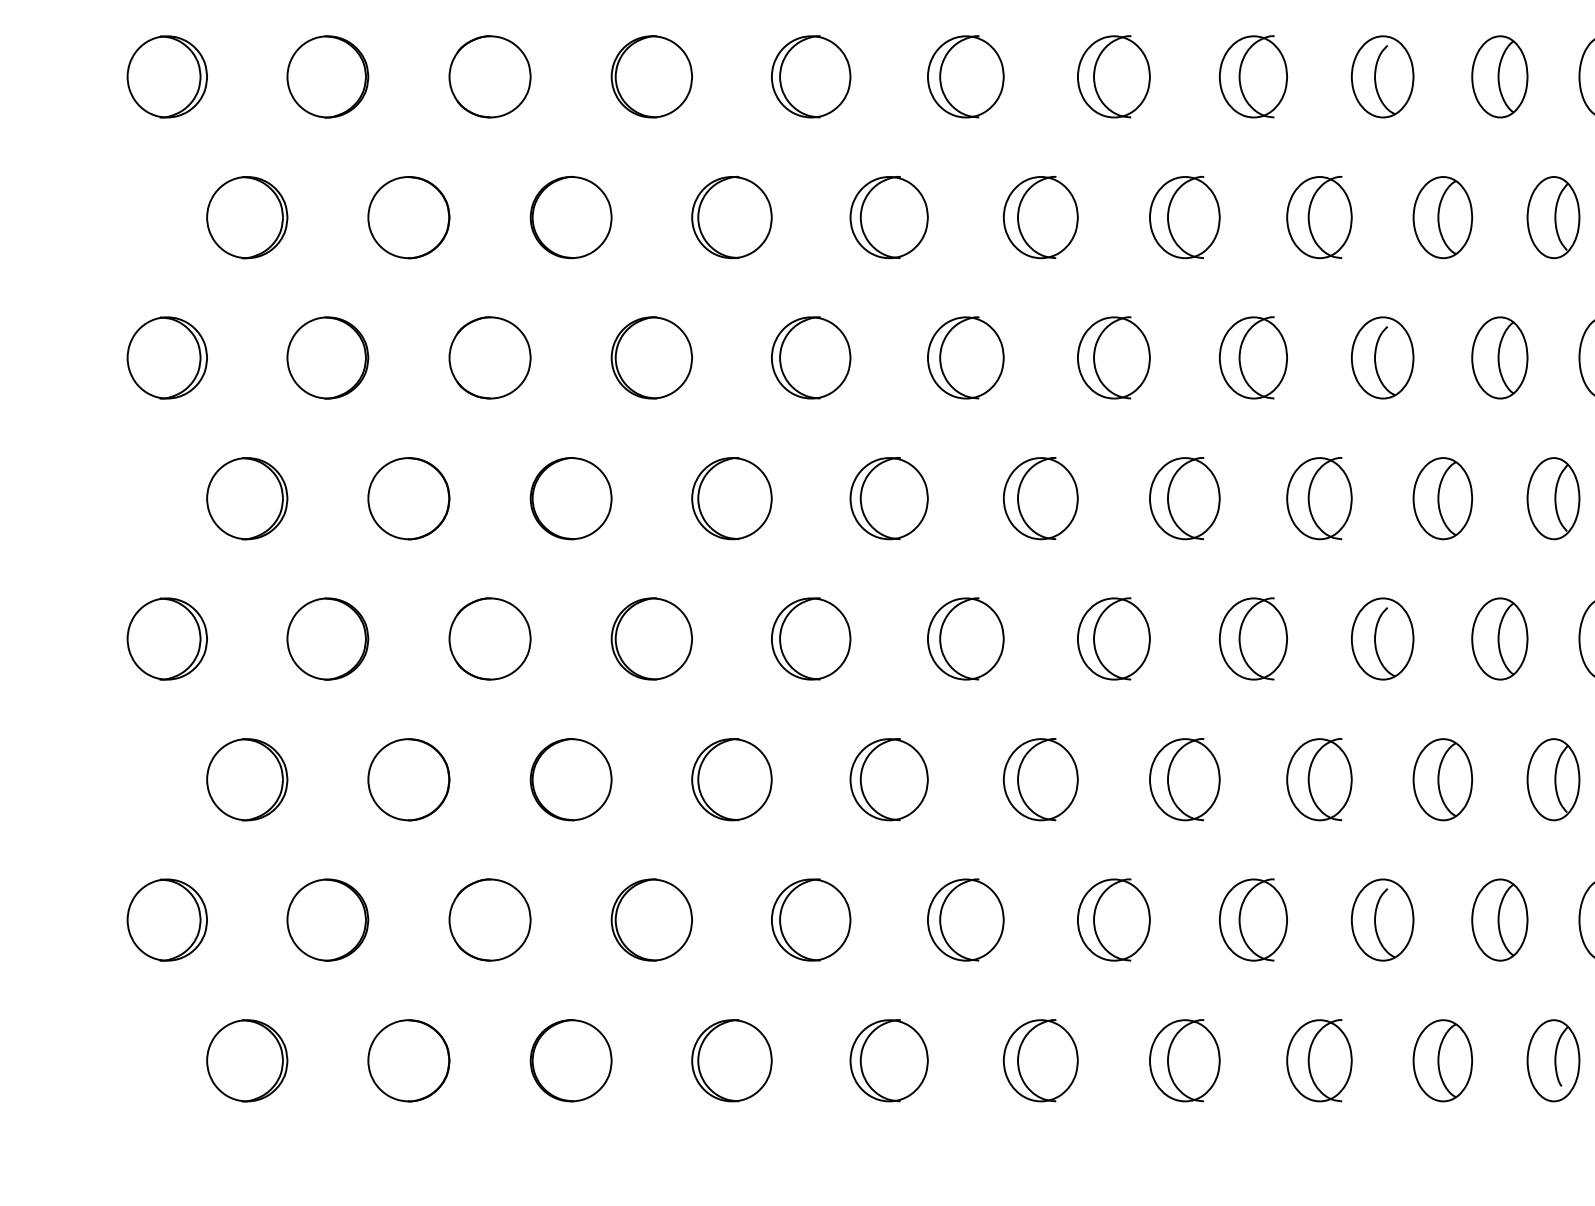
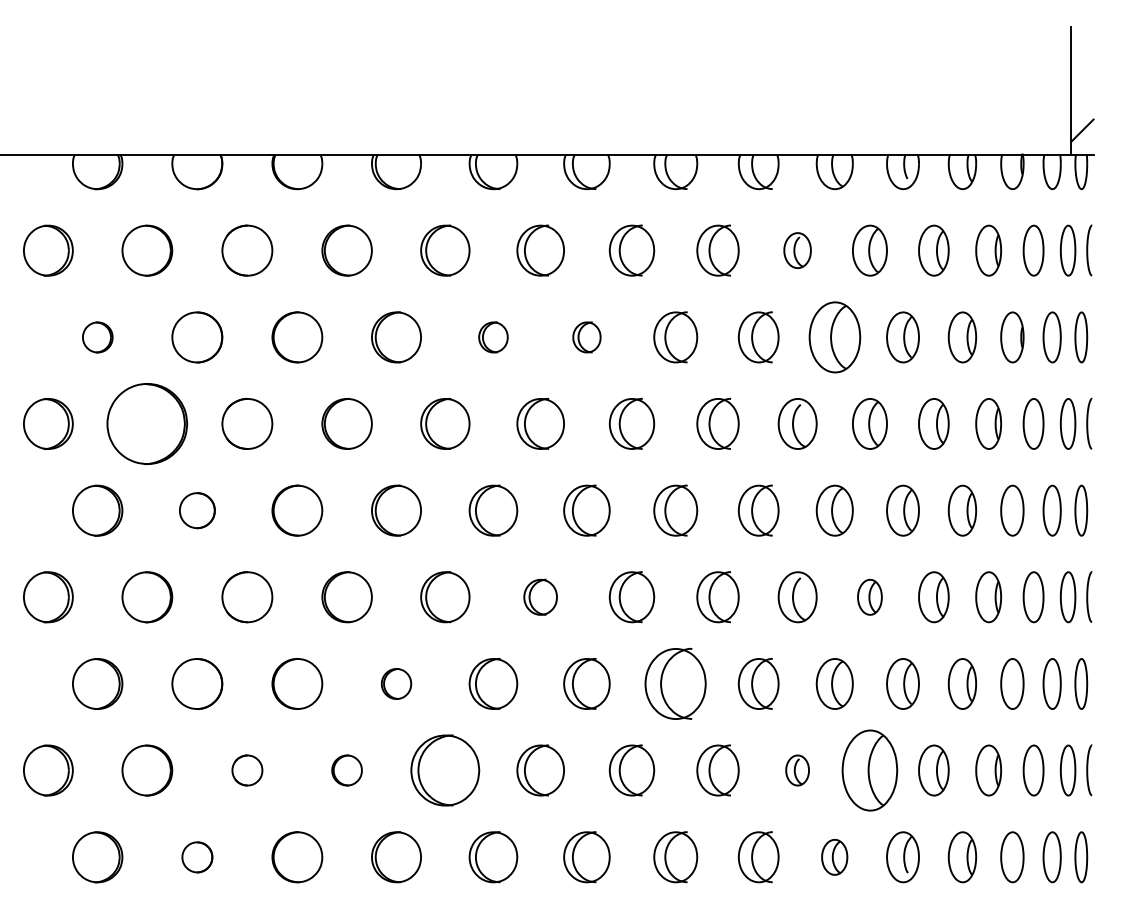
part: (1382, 76) -> (797, 250), size x0.7
part: (246, 217) -> (97, 337), size x0.6
part: (889, 217) -> (493, 337), size x0.6
part: (1040, 217) -> (586, 337), size x0.6
part: (1442, 217) -> (834, 337), size x1.4
part: (328, 357) -> (147, 423), size x1.6
part: (409, 498) -> (197, 510), size x0.7
part: (965, 639) -> (540, 597), size x0.7
part: (1499, 639) -> (869, 597), size x0.7
part: (731, 778) -> (396, 683), size x0.6
part: (1184, 778) -> (675, 683), size x1.4
part: (490, 920) -> (247, 770), size x0.6
part: (650, 920) -> (346, 770), size x0.6
part: (811, 920) -> (445, 770), size x1.4
part: (1382, 920) -> (797, 770), size x0.6
part: (1499, 920) -> (869, 770), size x1.6
part: (409, 1061) -> (197, 857), size x0.6
part: (1442, 1061) -> (834, 857), size x0.7

